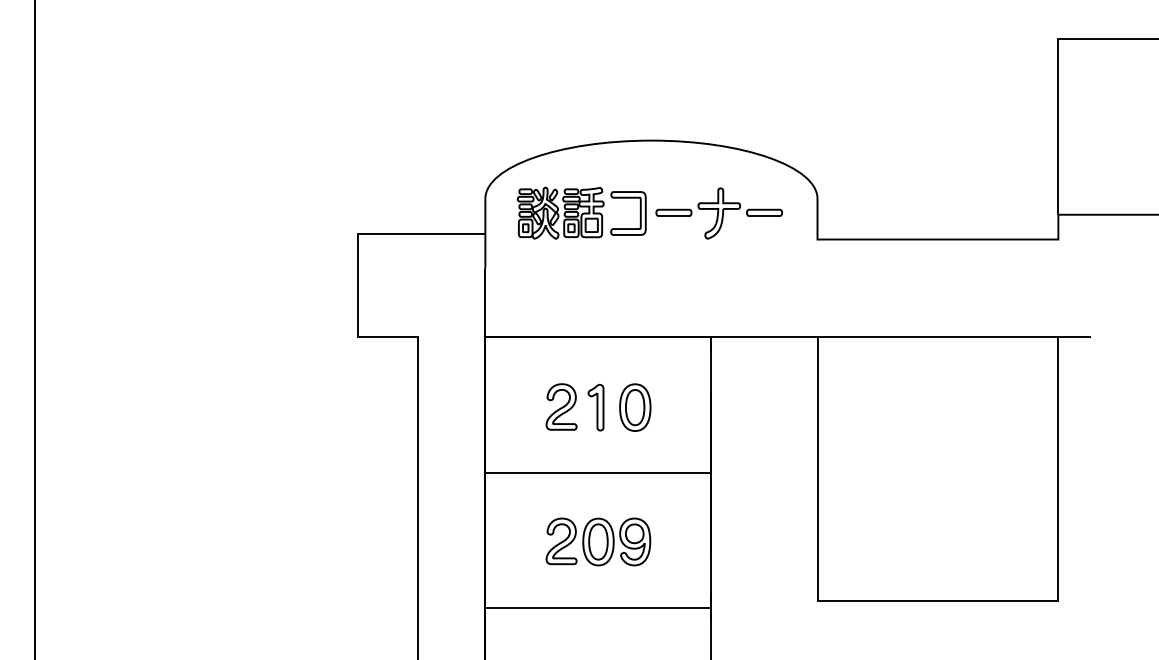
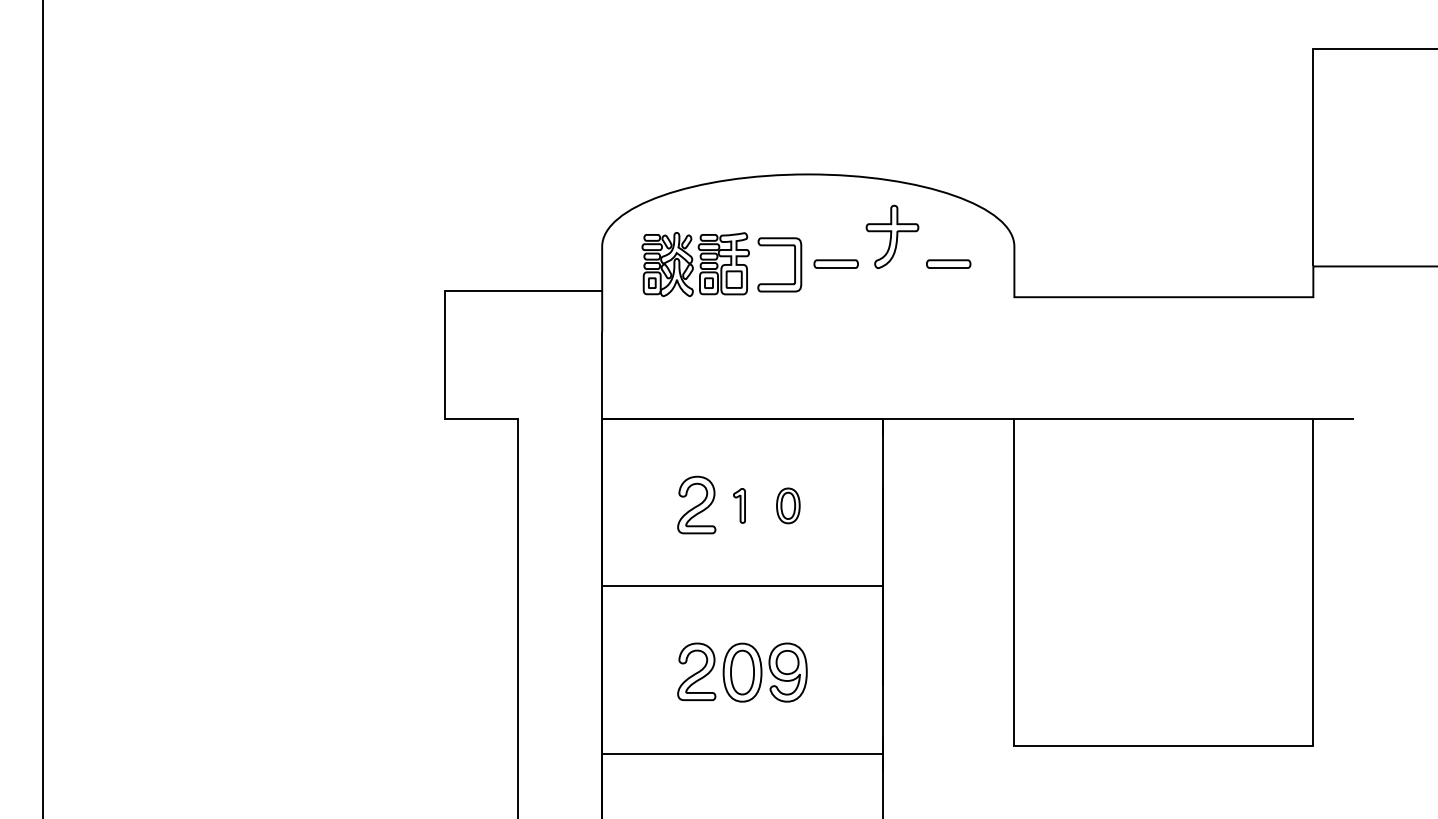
part: (719, 213) -> (892, 236), moved
part: (596, 407) -> (739, 505), size x0.6
part: (635, 407) -> (788, 505), size x0.6

